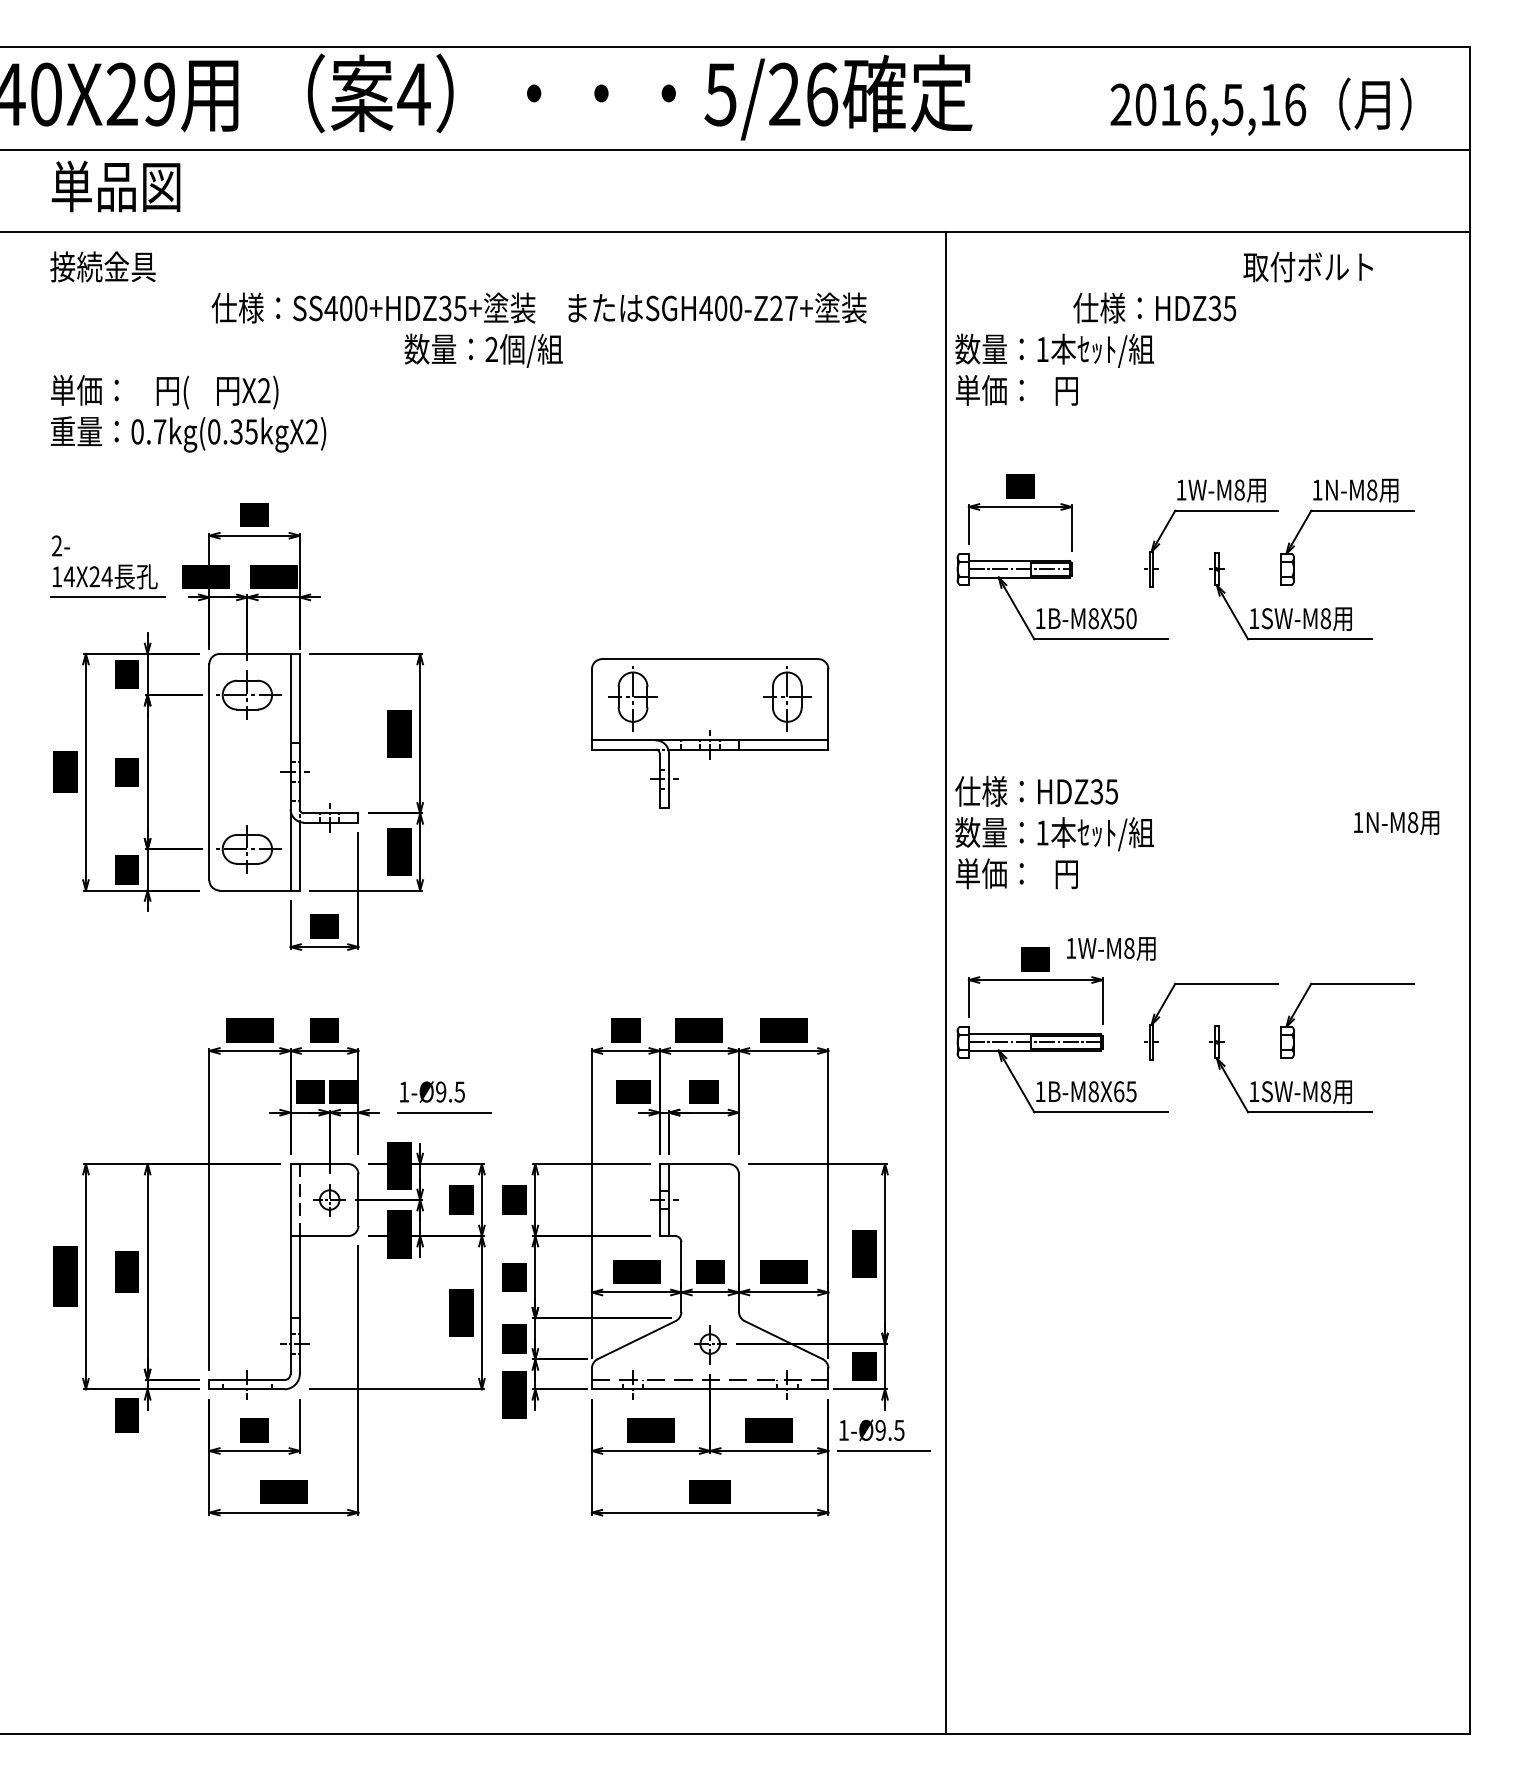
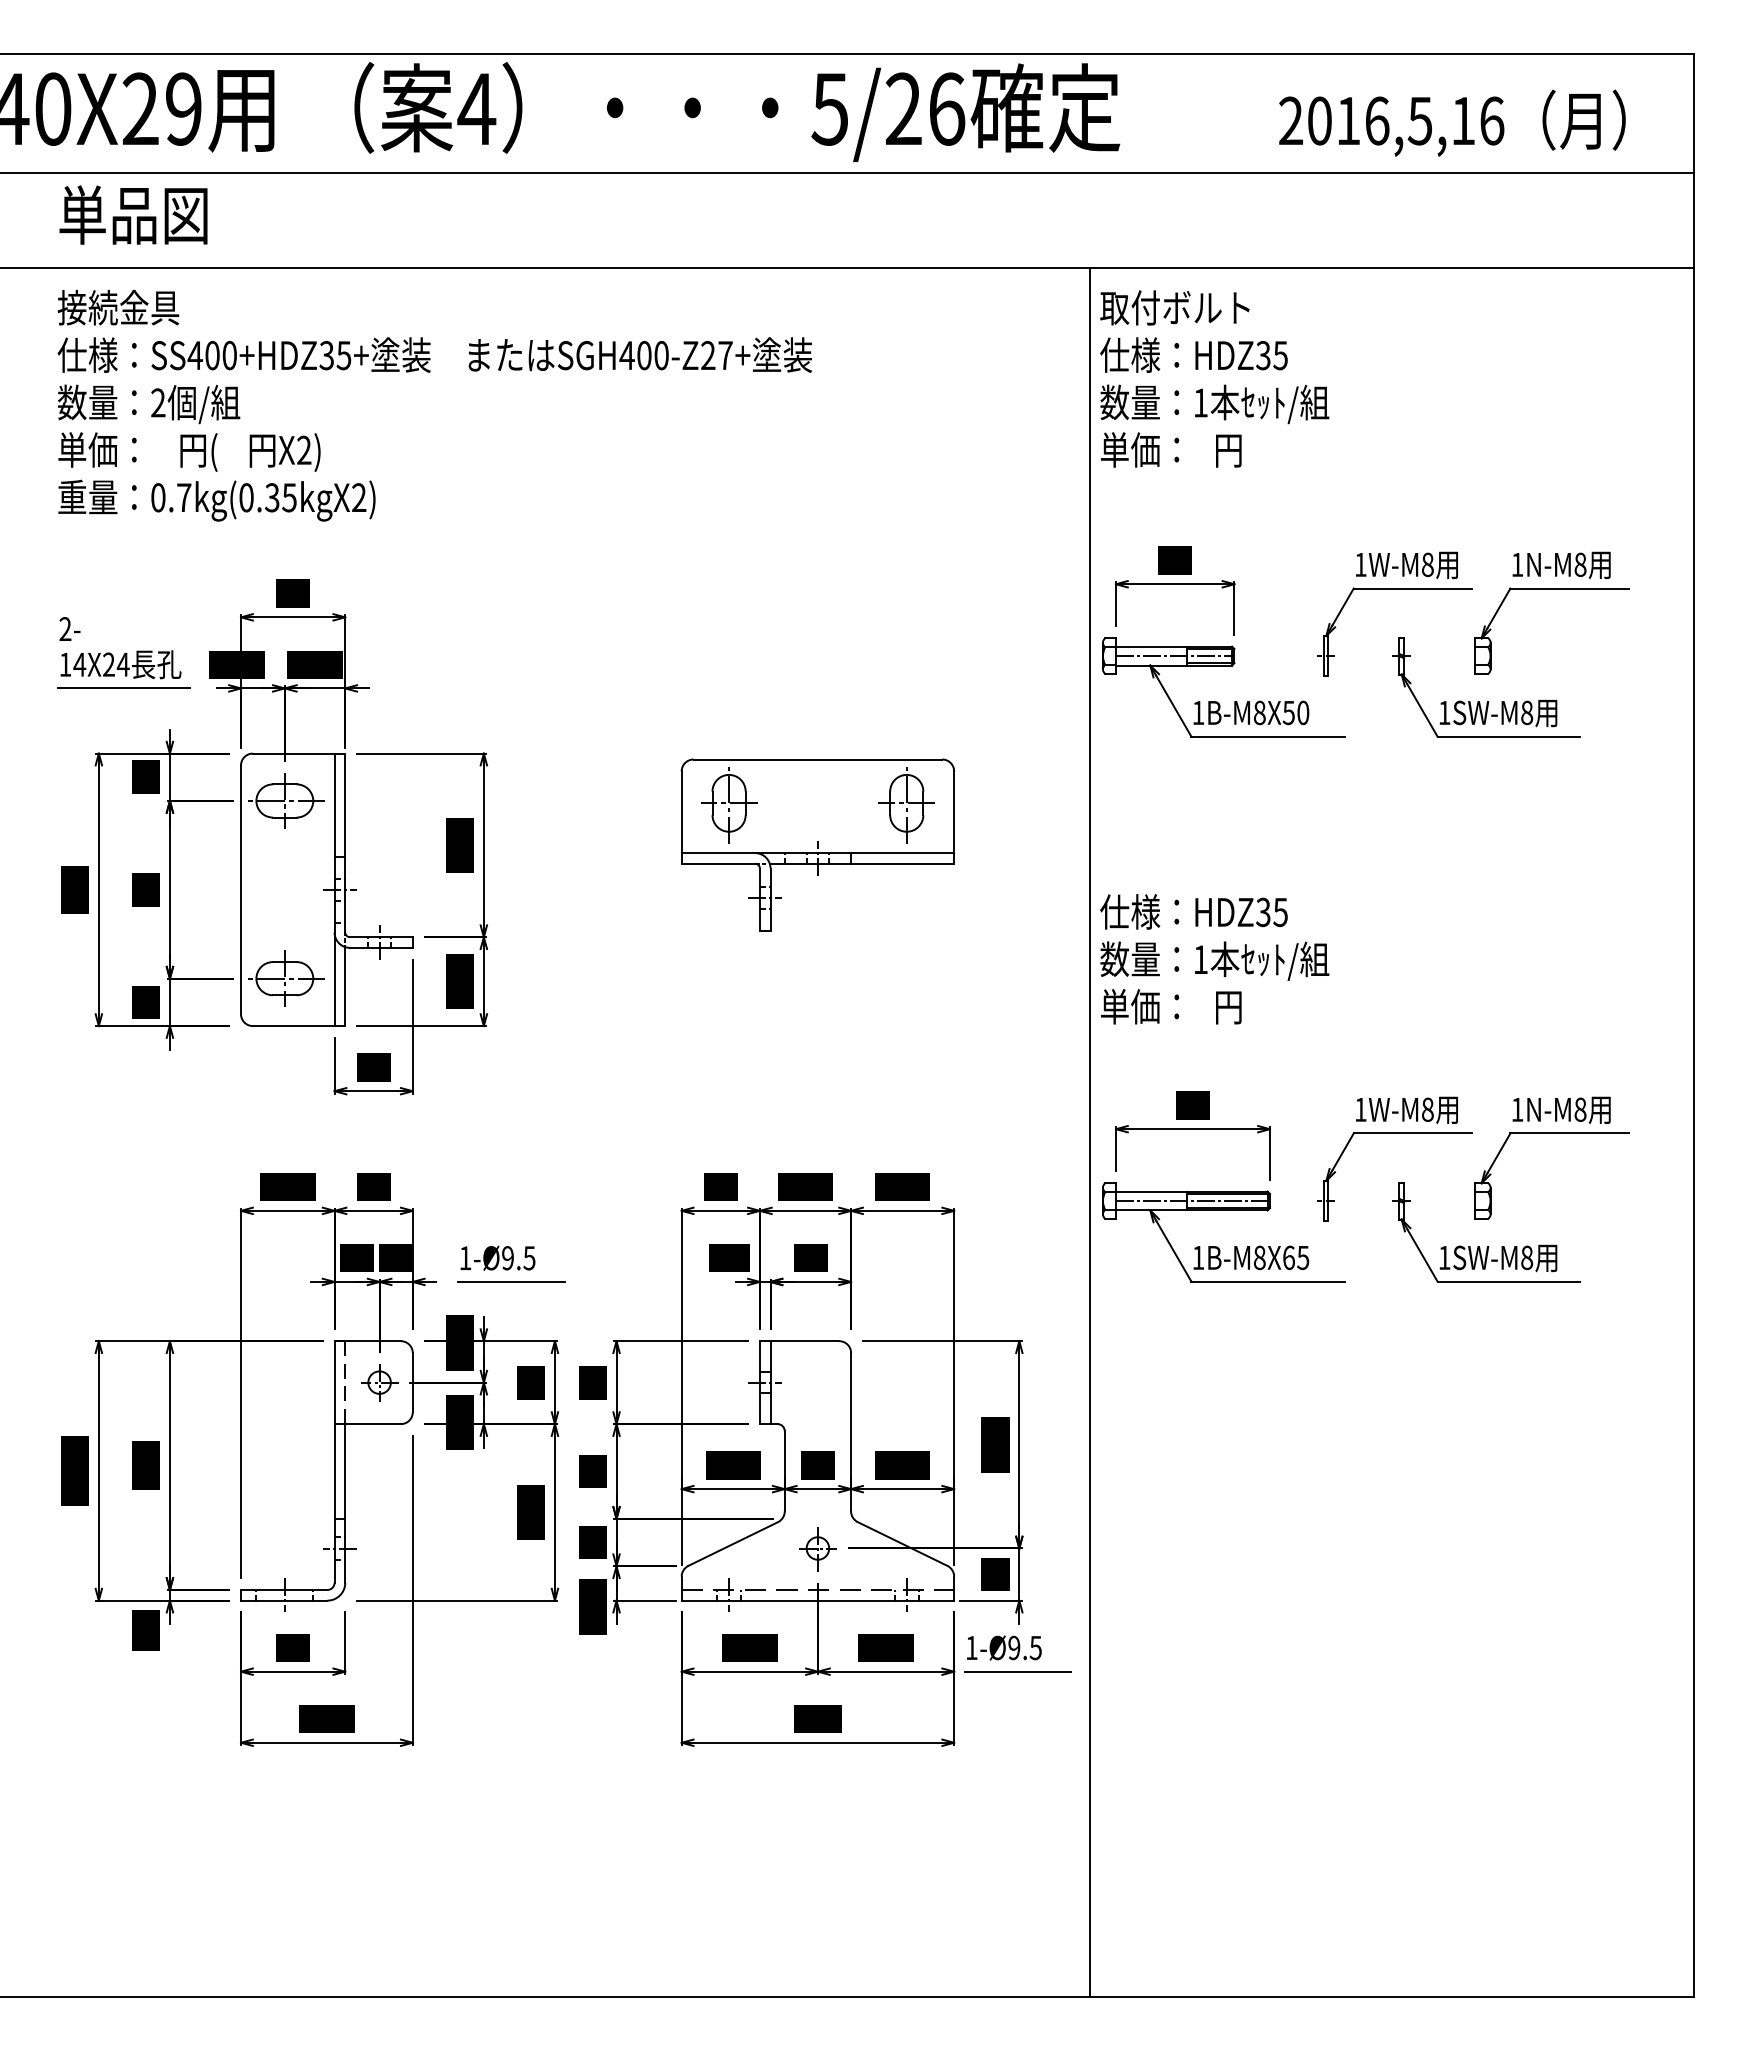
text: (1307, 266) -> (1174, 307), moved
text: (538, 307) -> (434, 354), moved
text: (1154, 307) -> (1193, 354), moved
text: (484, 350) -> (149, 404), moved
text: (1396, 822) -> (1561, 1109), moved
text: (1110, 948) -> (1406, 1109), moved

